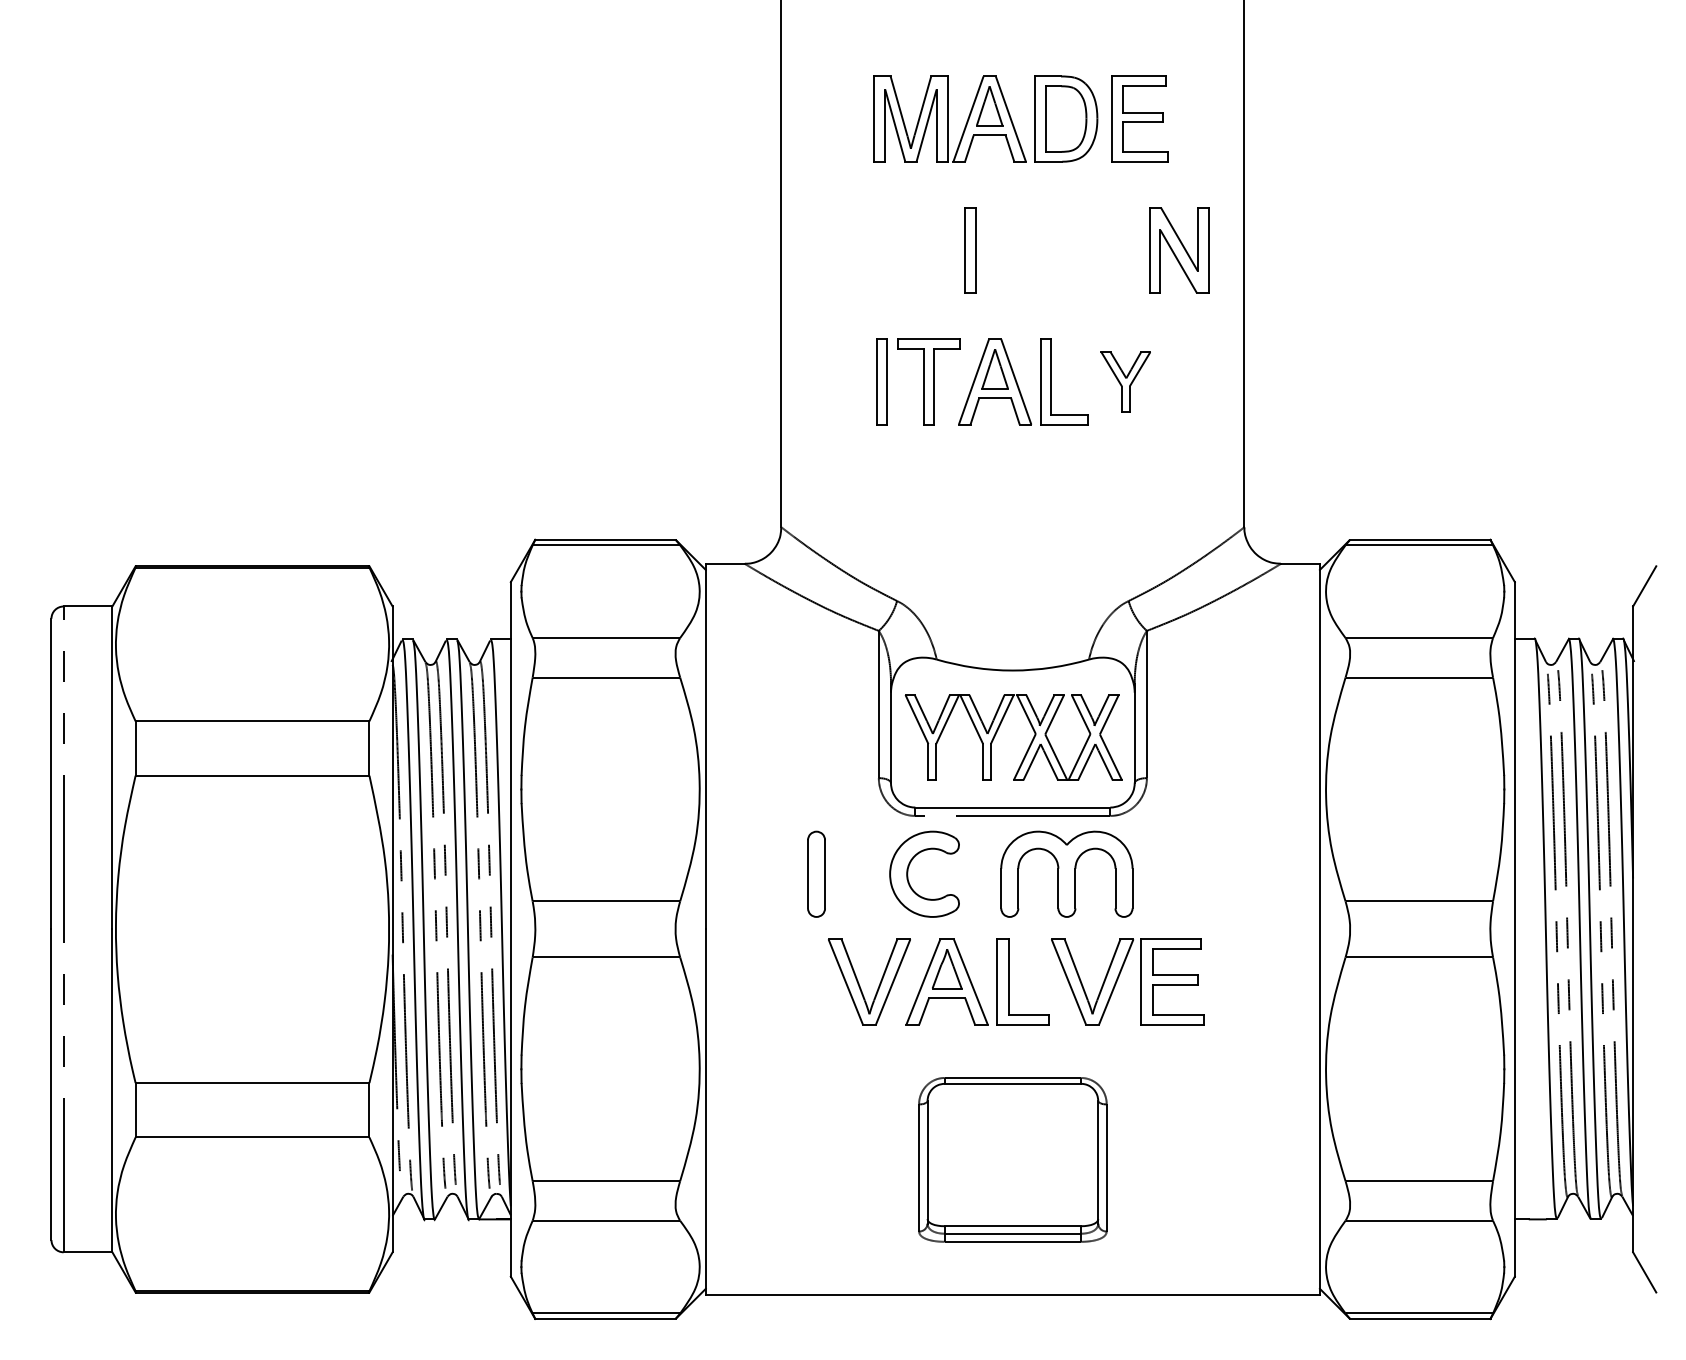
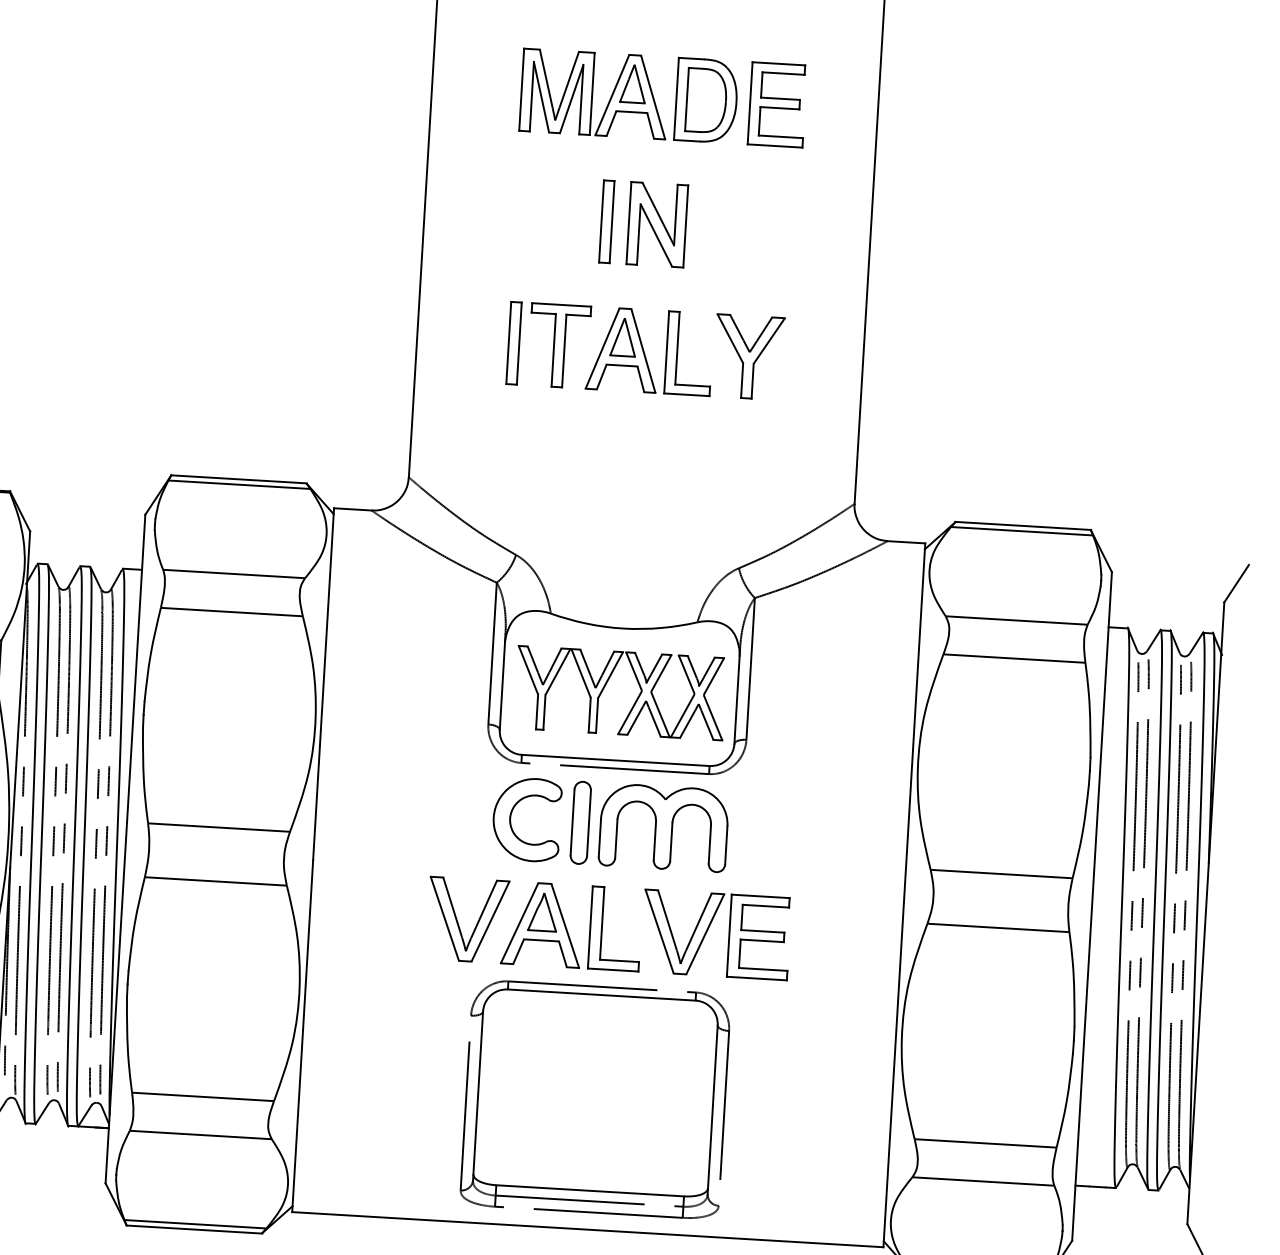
part: (1179, 250) -> (657, 224), moved
part: (1125, 381) -> (748, 356), size x1.43
part: (816, 873) -> (580, 822), moved
part: (1012, 1159) -> (595, 1099), size x1.43

